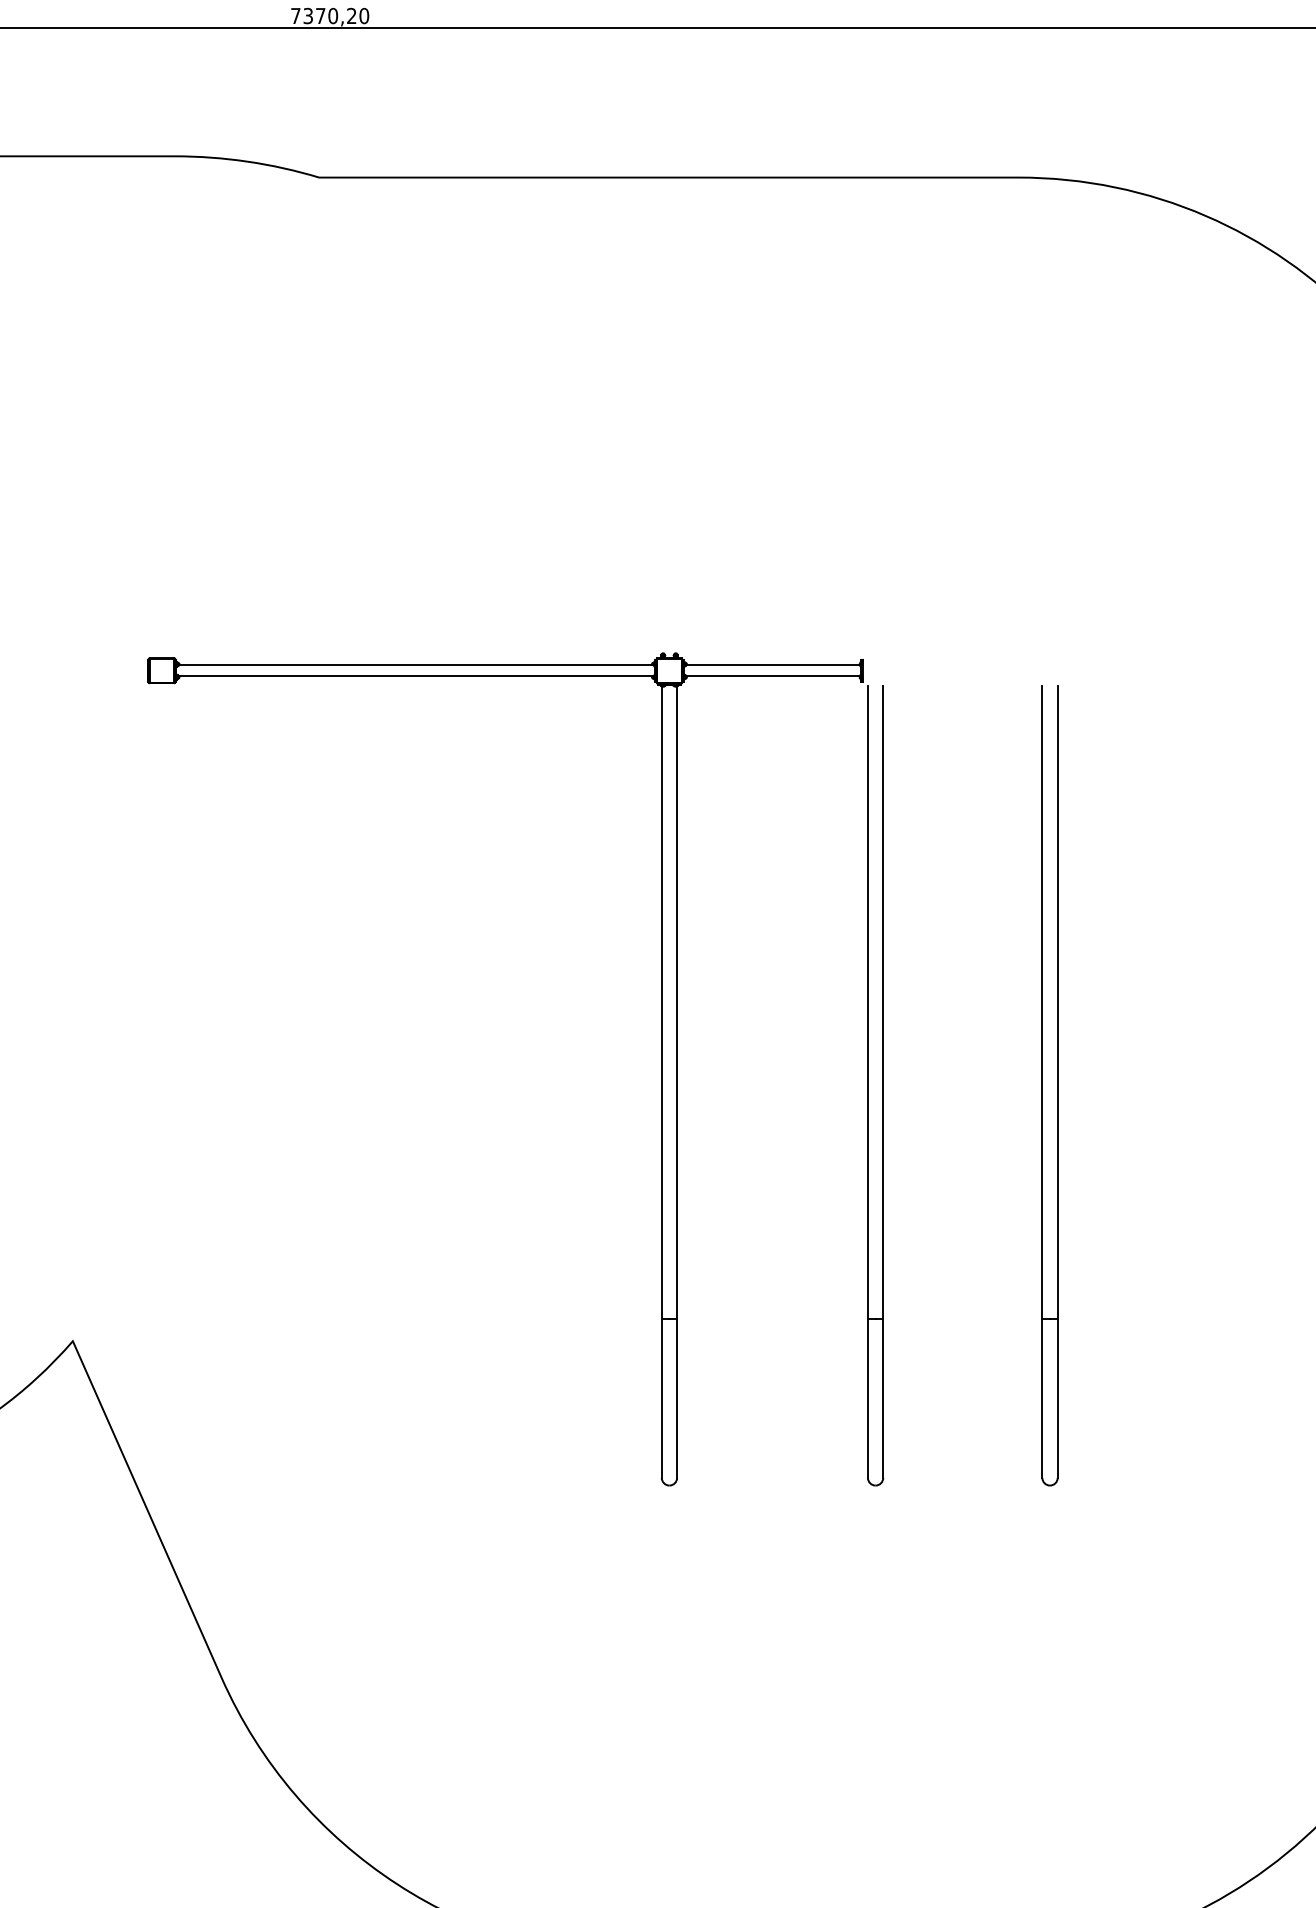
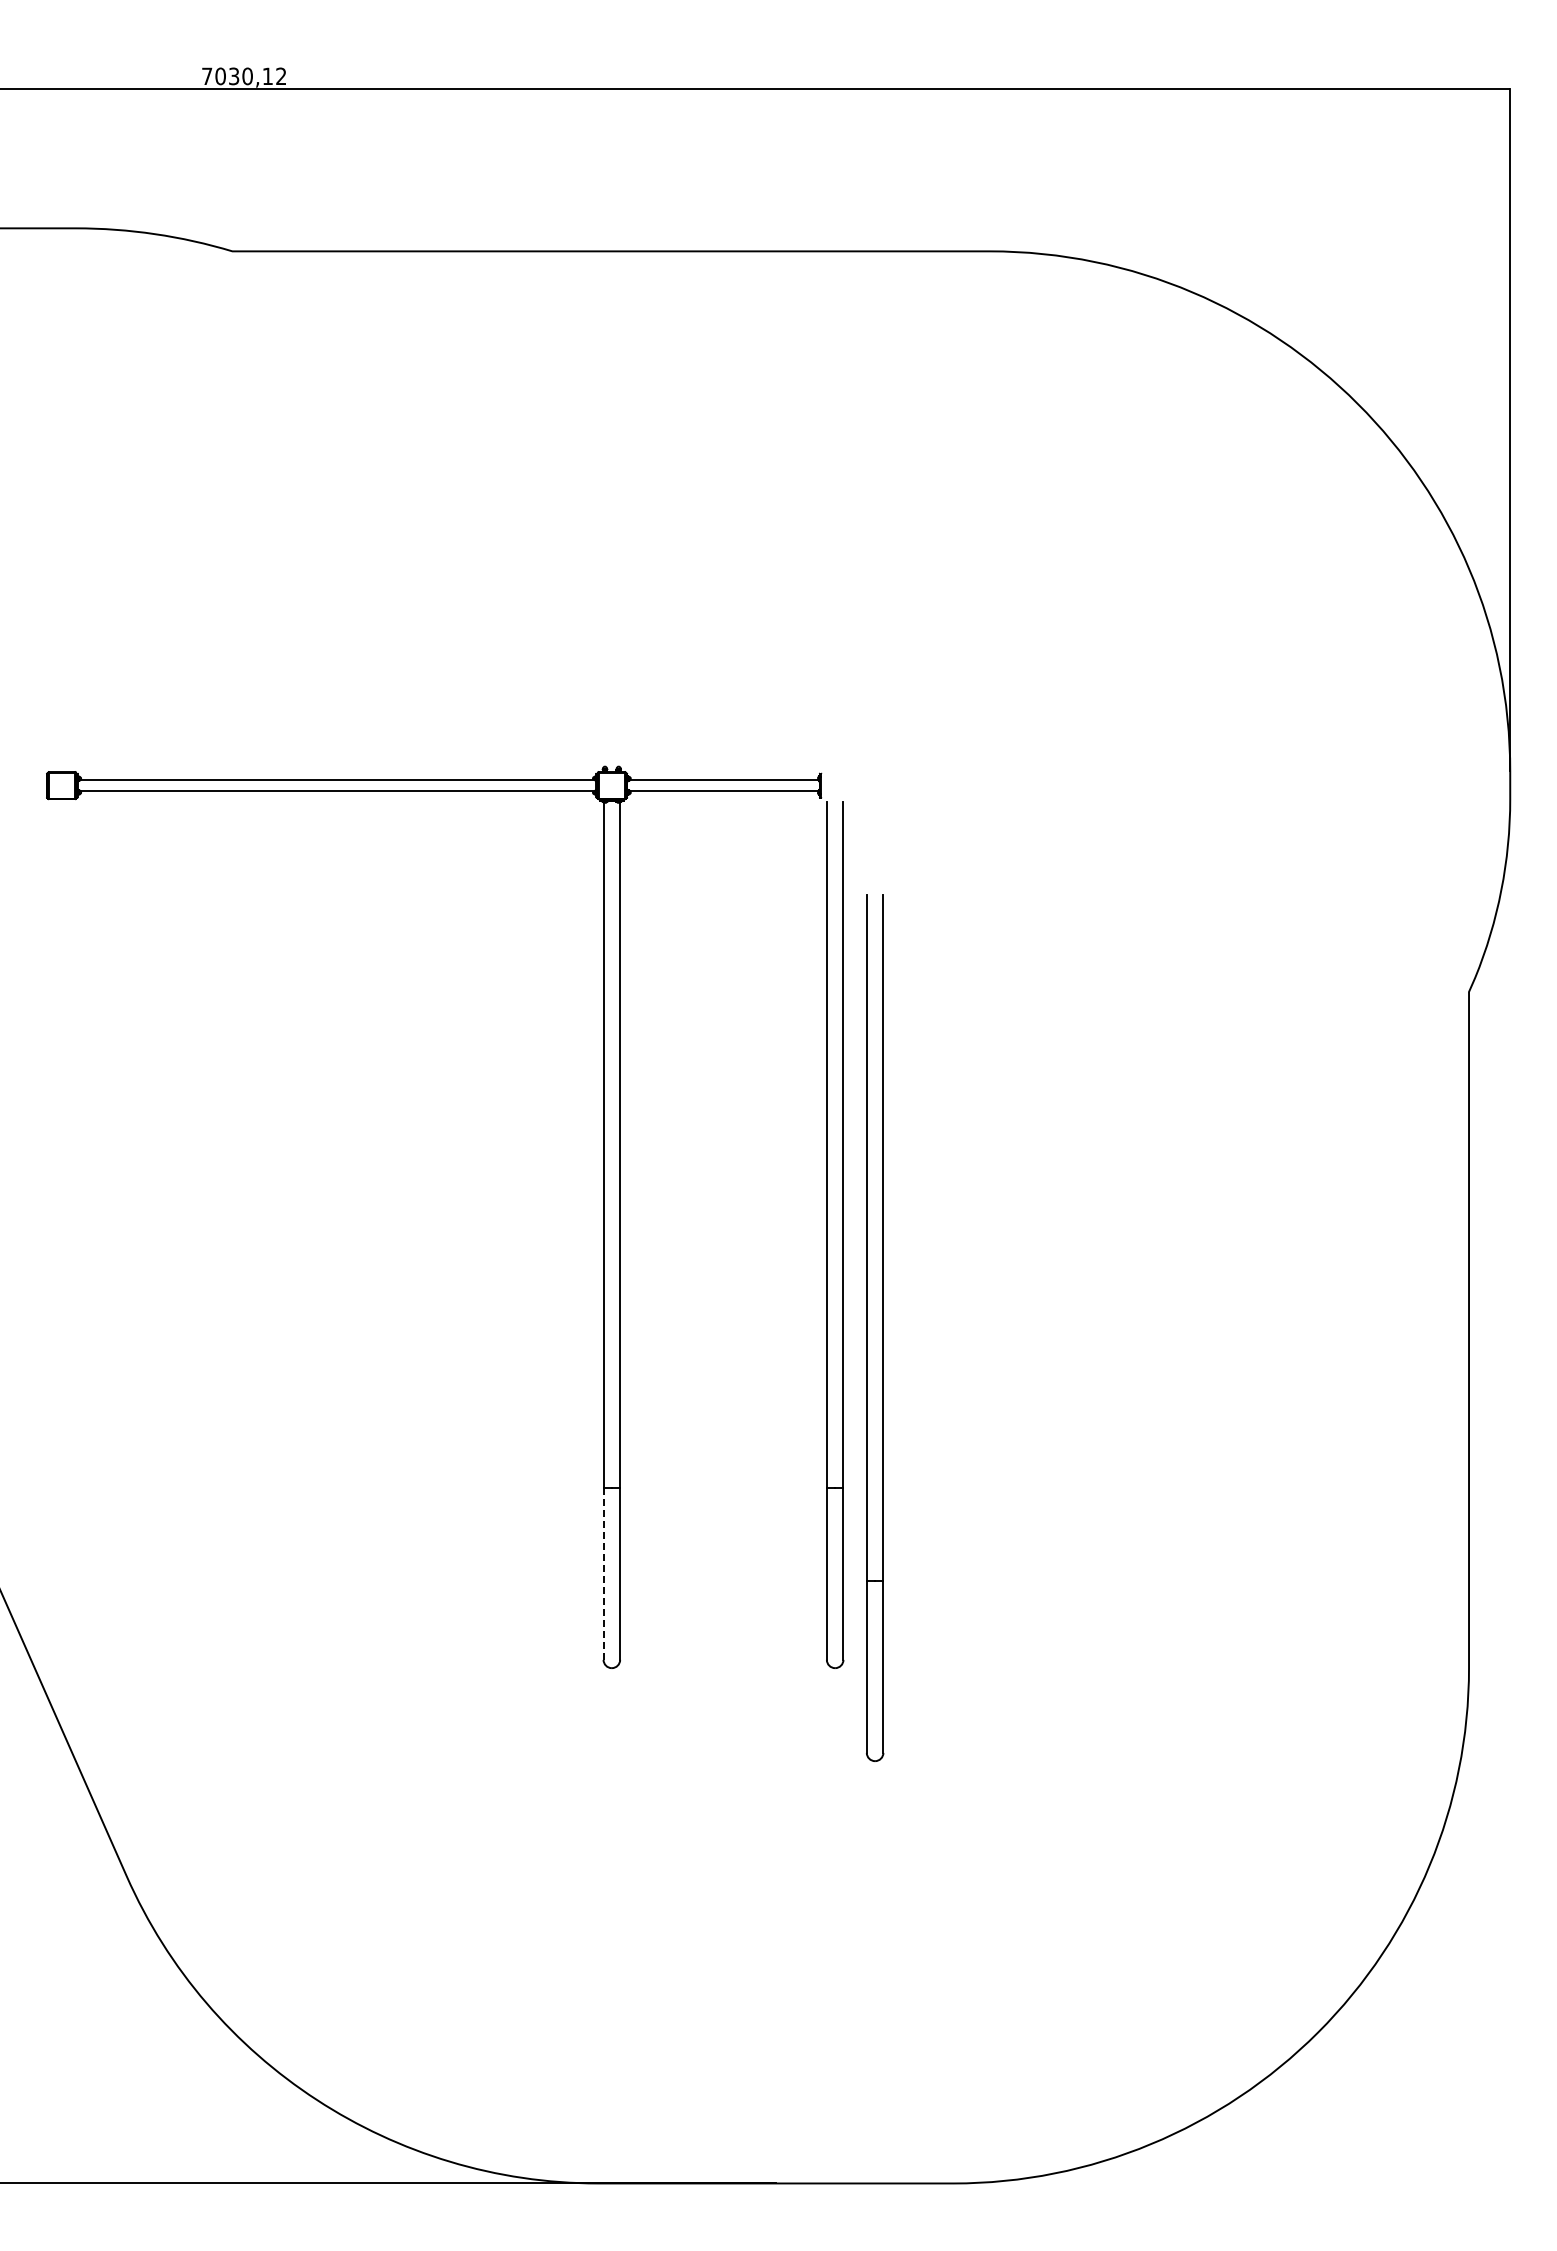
text: (335, 16) -> (250, 76), 7370,20 -> 7030,12
part: (1056, 1085) -> (882, 1327), moved
line: (661, 1398) -> (603, 1573), solid -> dashed

